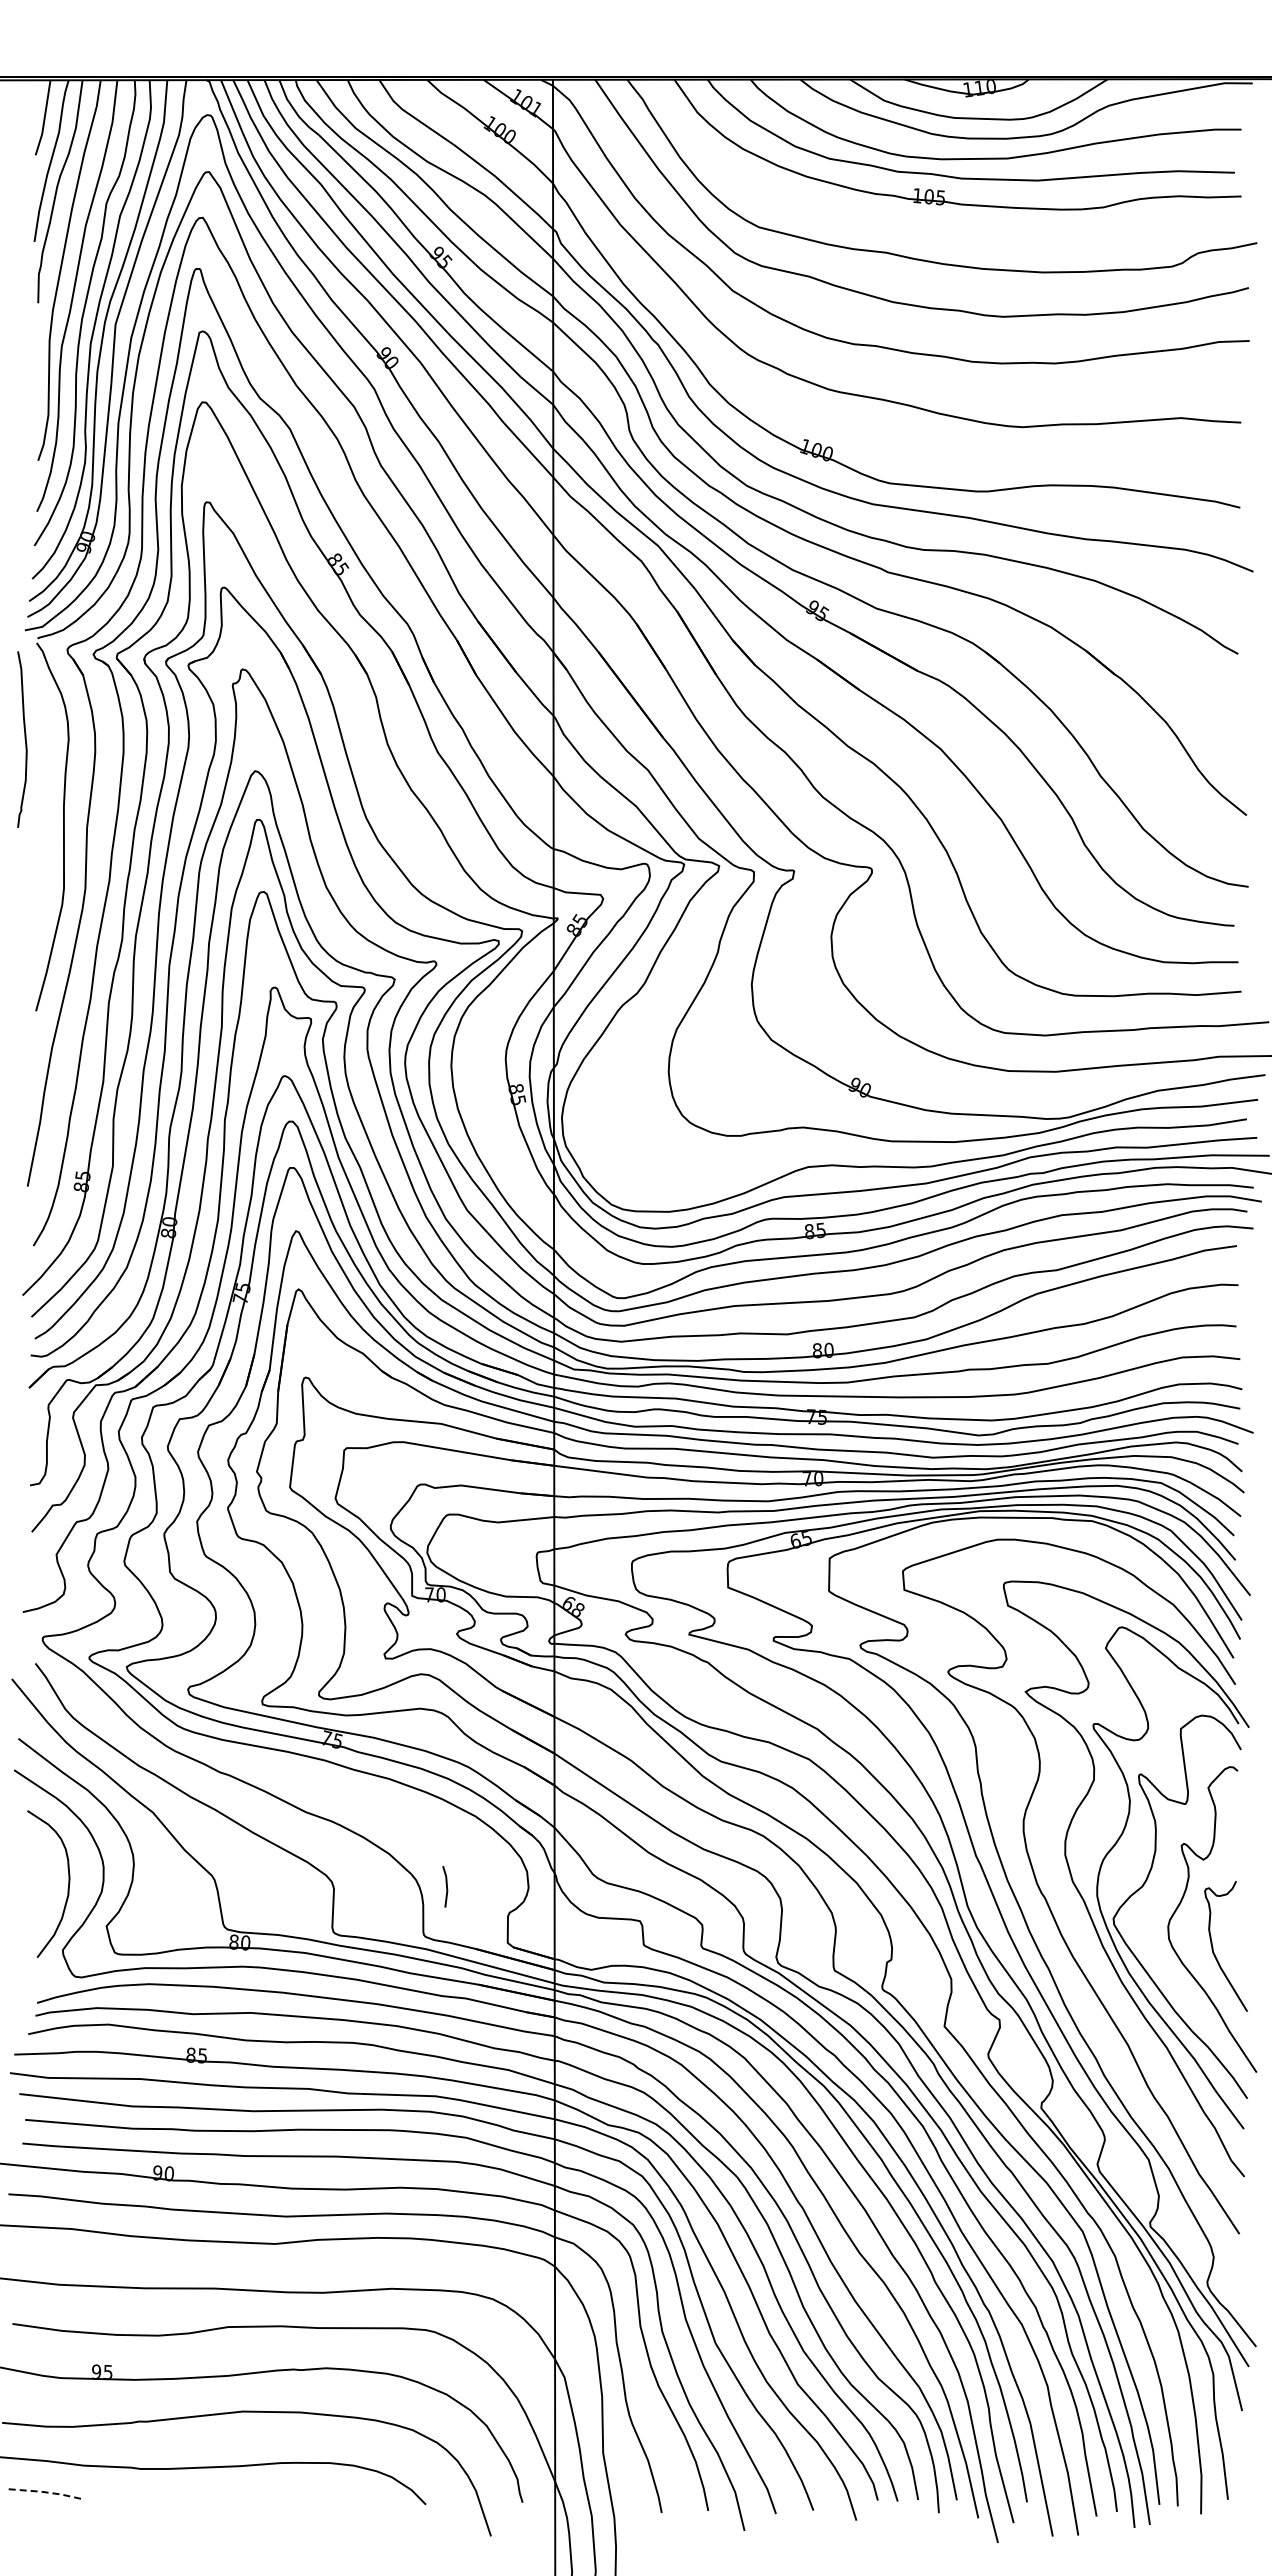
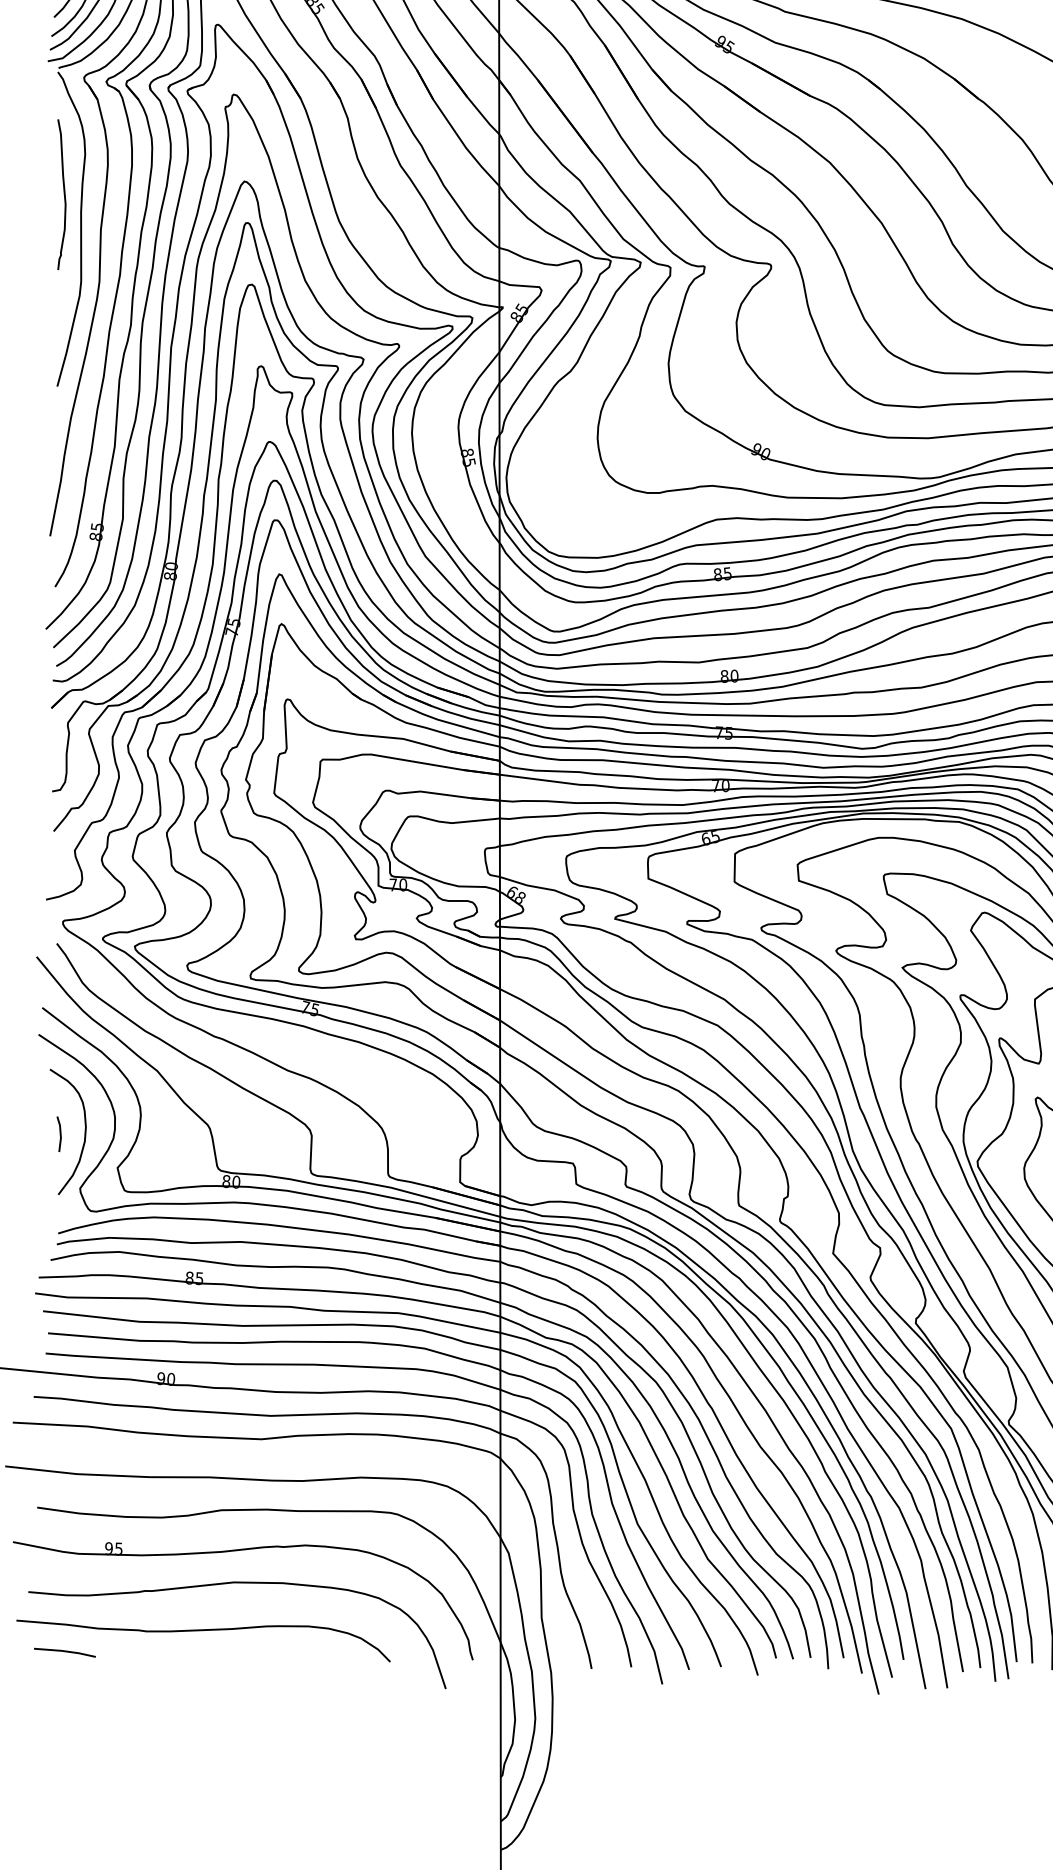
curve: (24, 739) -> (63, 194), moved
line: (446, 1886) -> (60, 1134), moved
line: (46, 2492) -> (66, 1651), dashed -> solid

